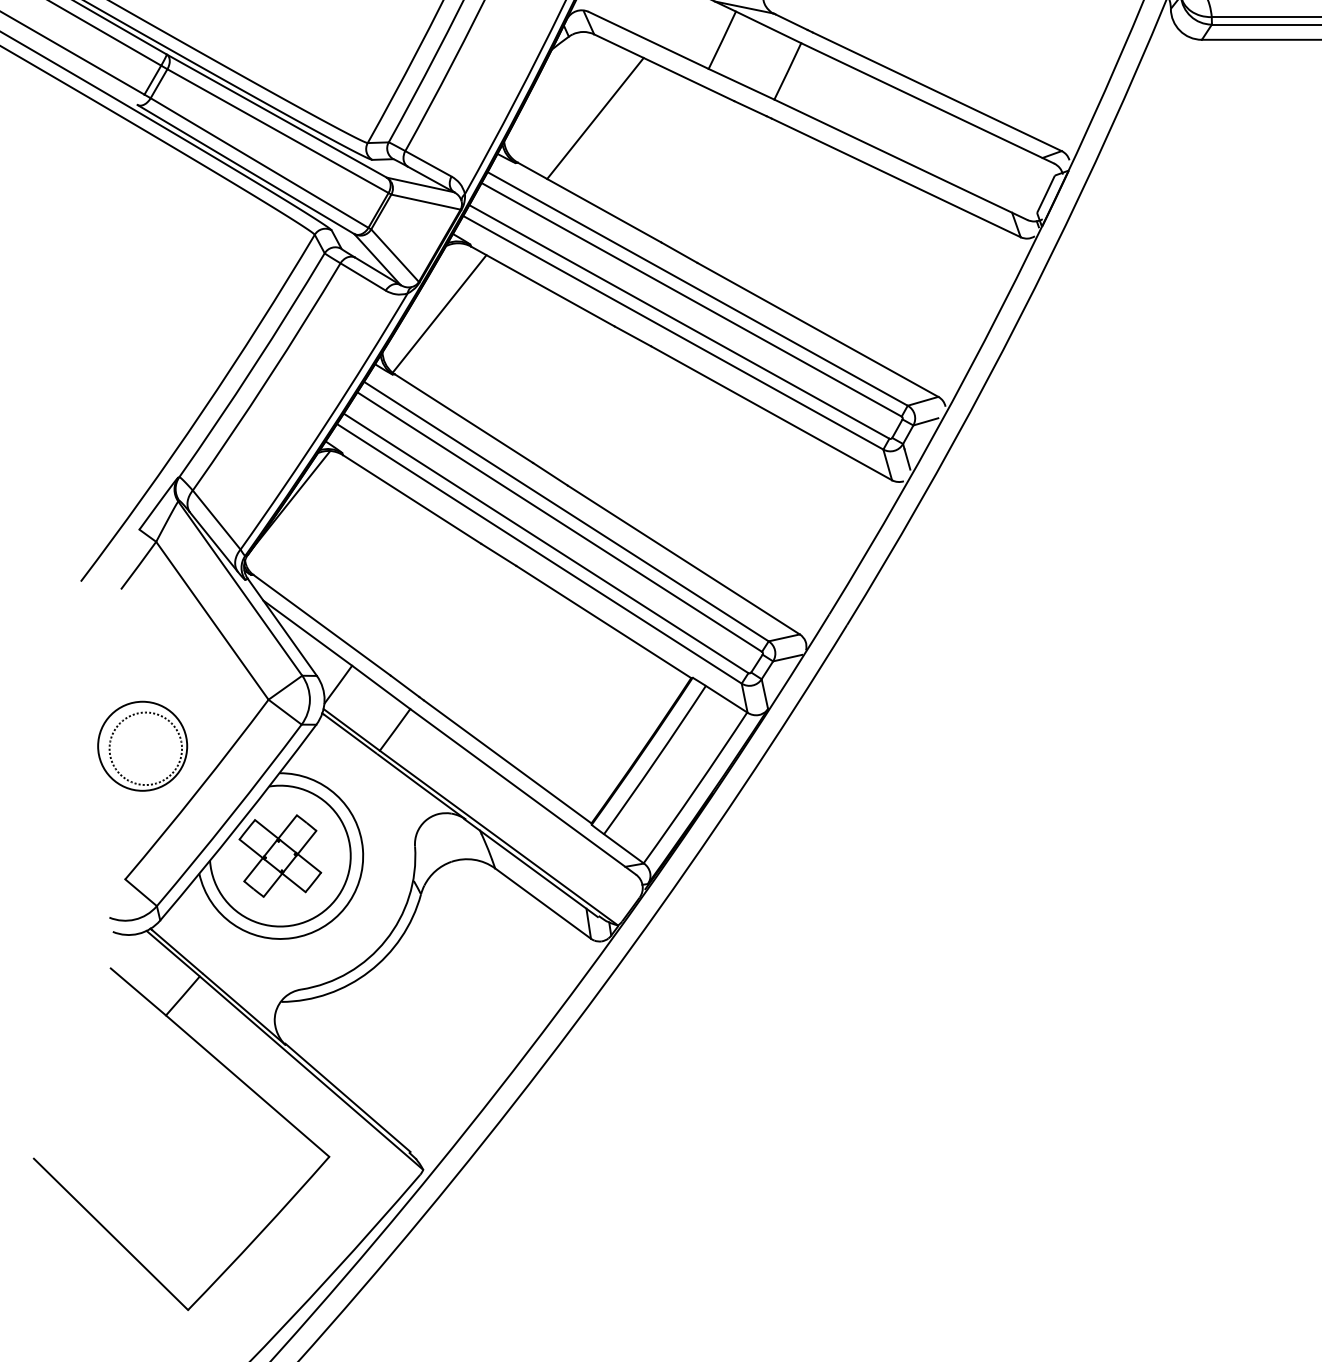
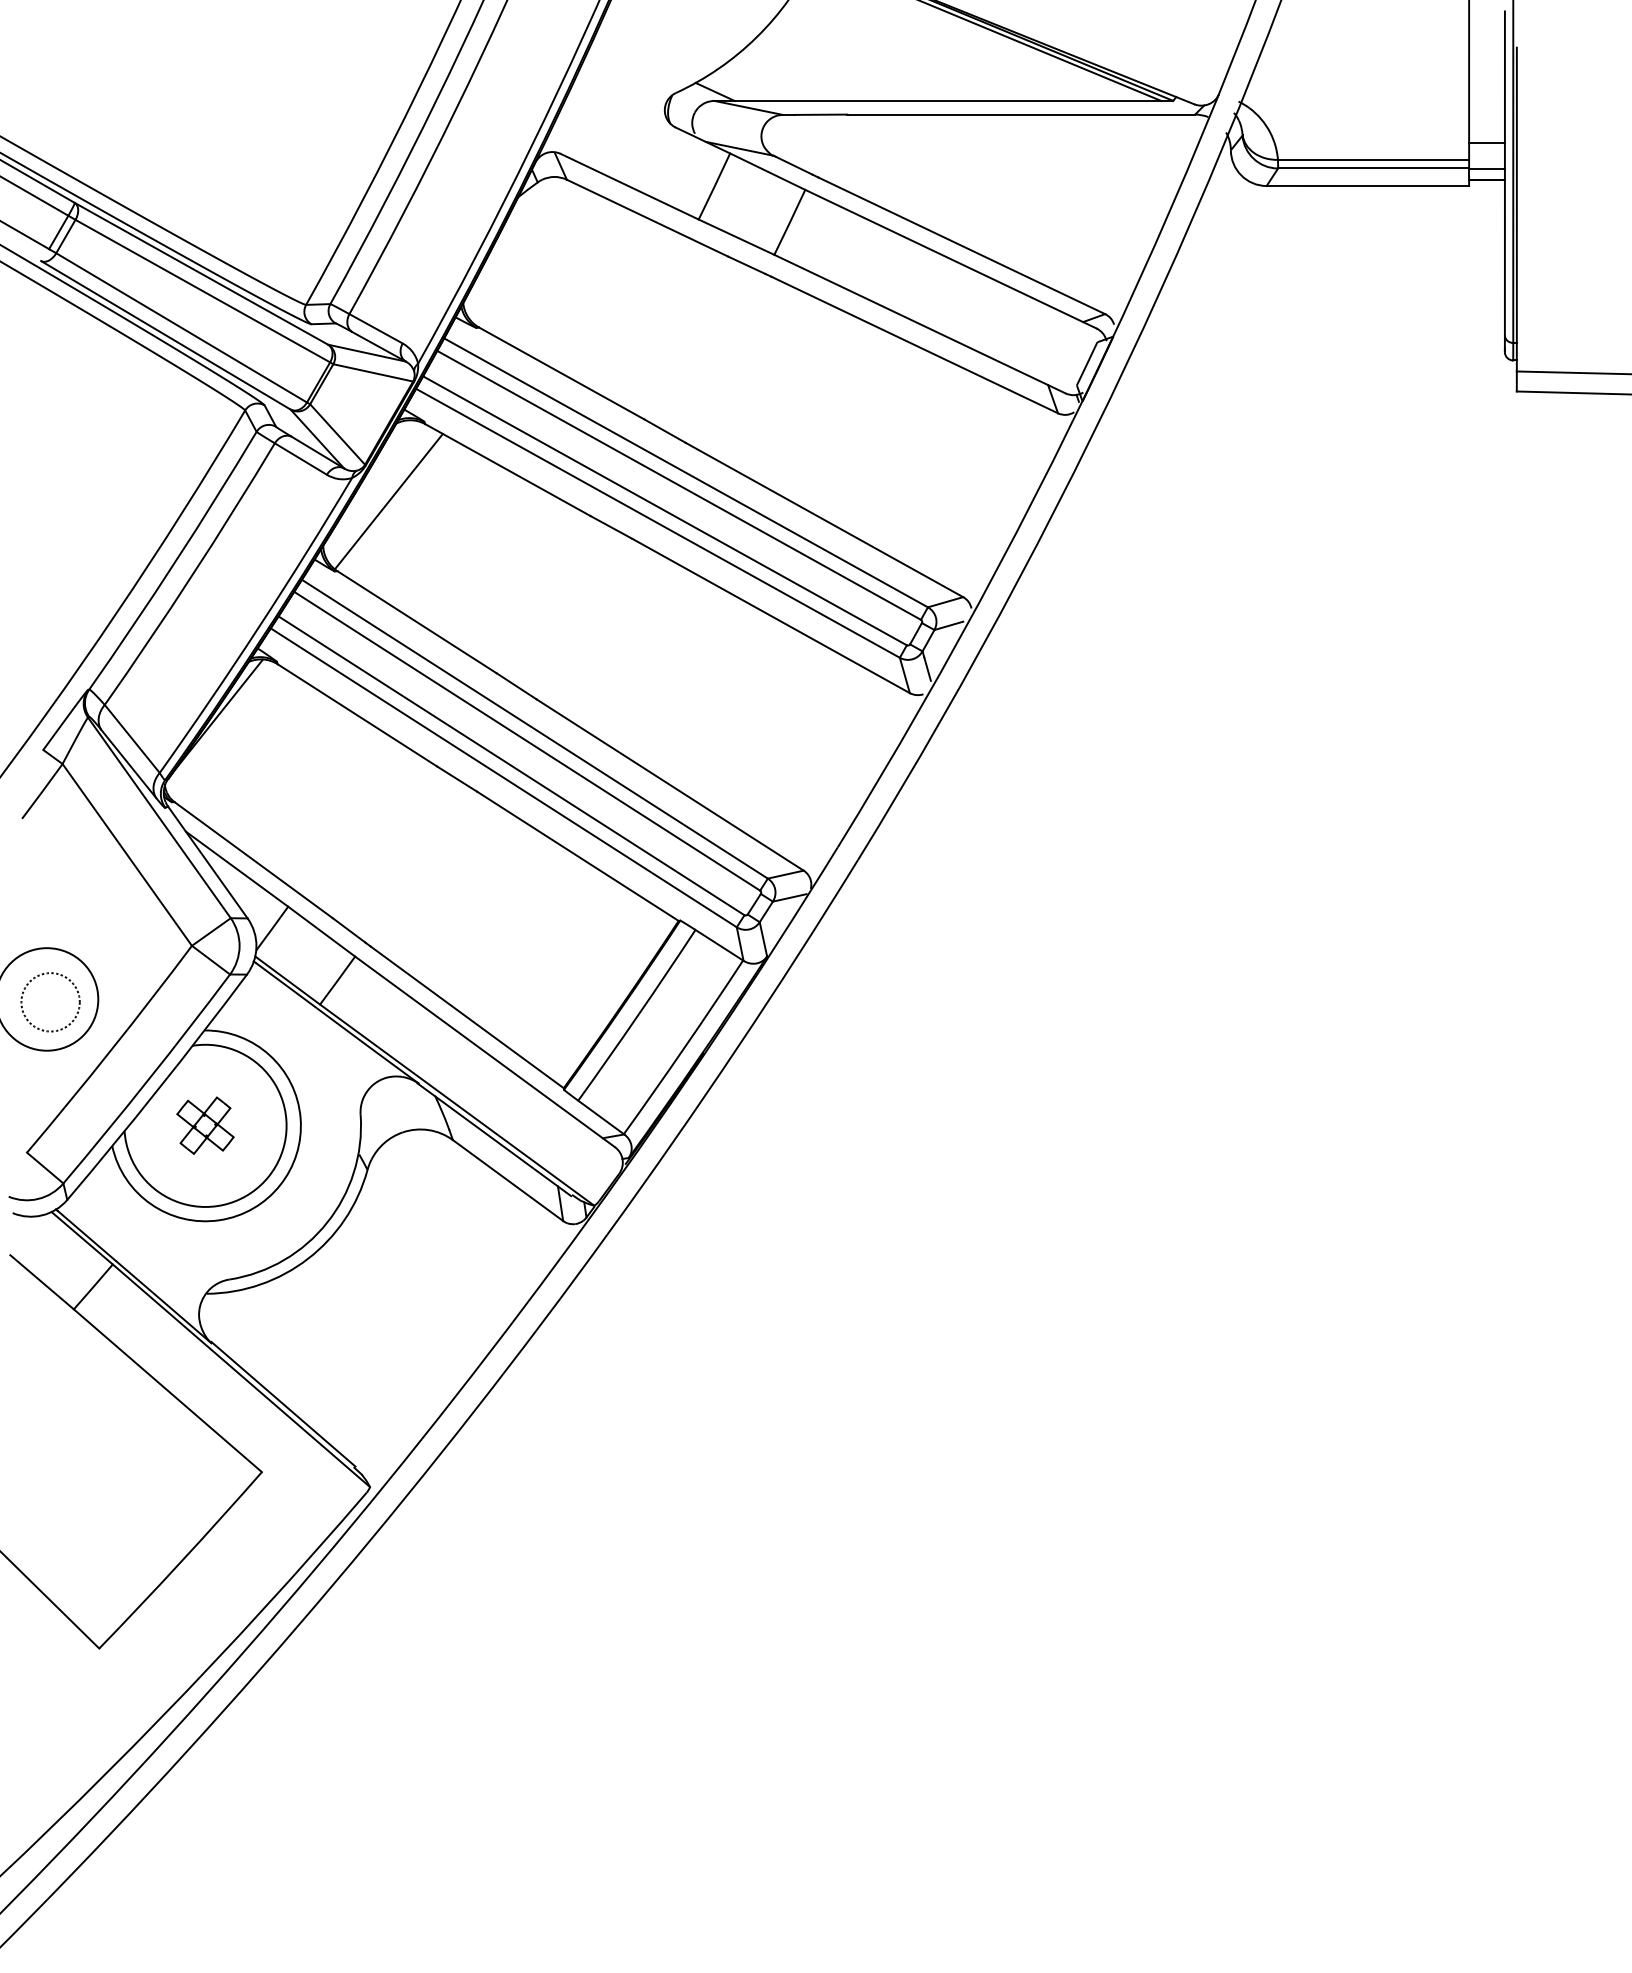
line: (594, 118) -> (567, 276), removed
circle: (145, 748) -> (50, 1002), size x0.7
part: (280, 855) -> (205, 1125), size x0.6

